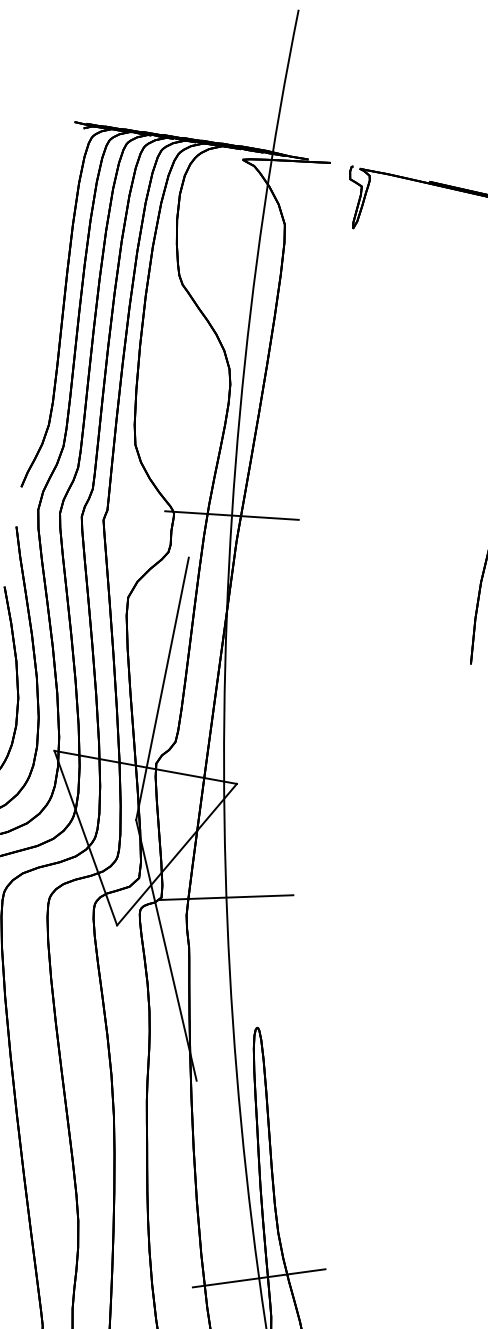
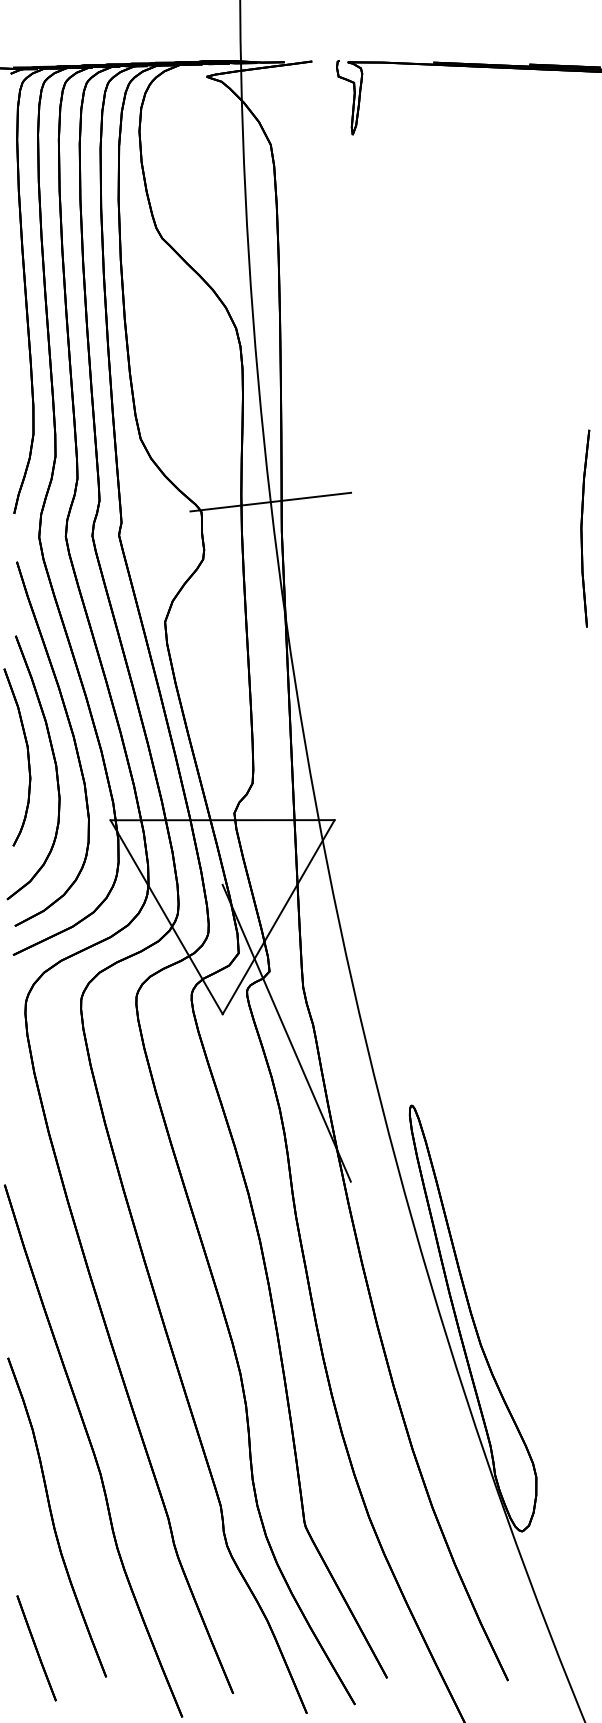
line: (162, 688) -> (225, 722), removed
line: (226, 897) -> (346, 957), removed
line: (258, 1278) -> (467, 1403), removed

